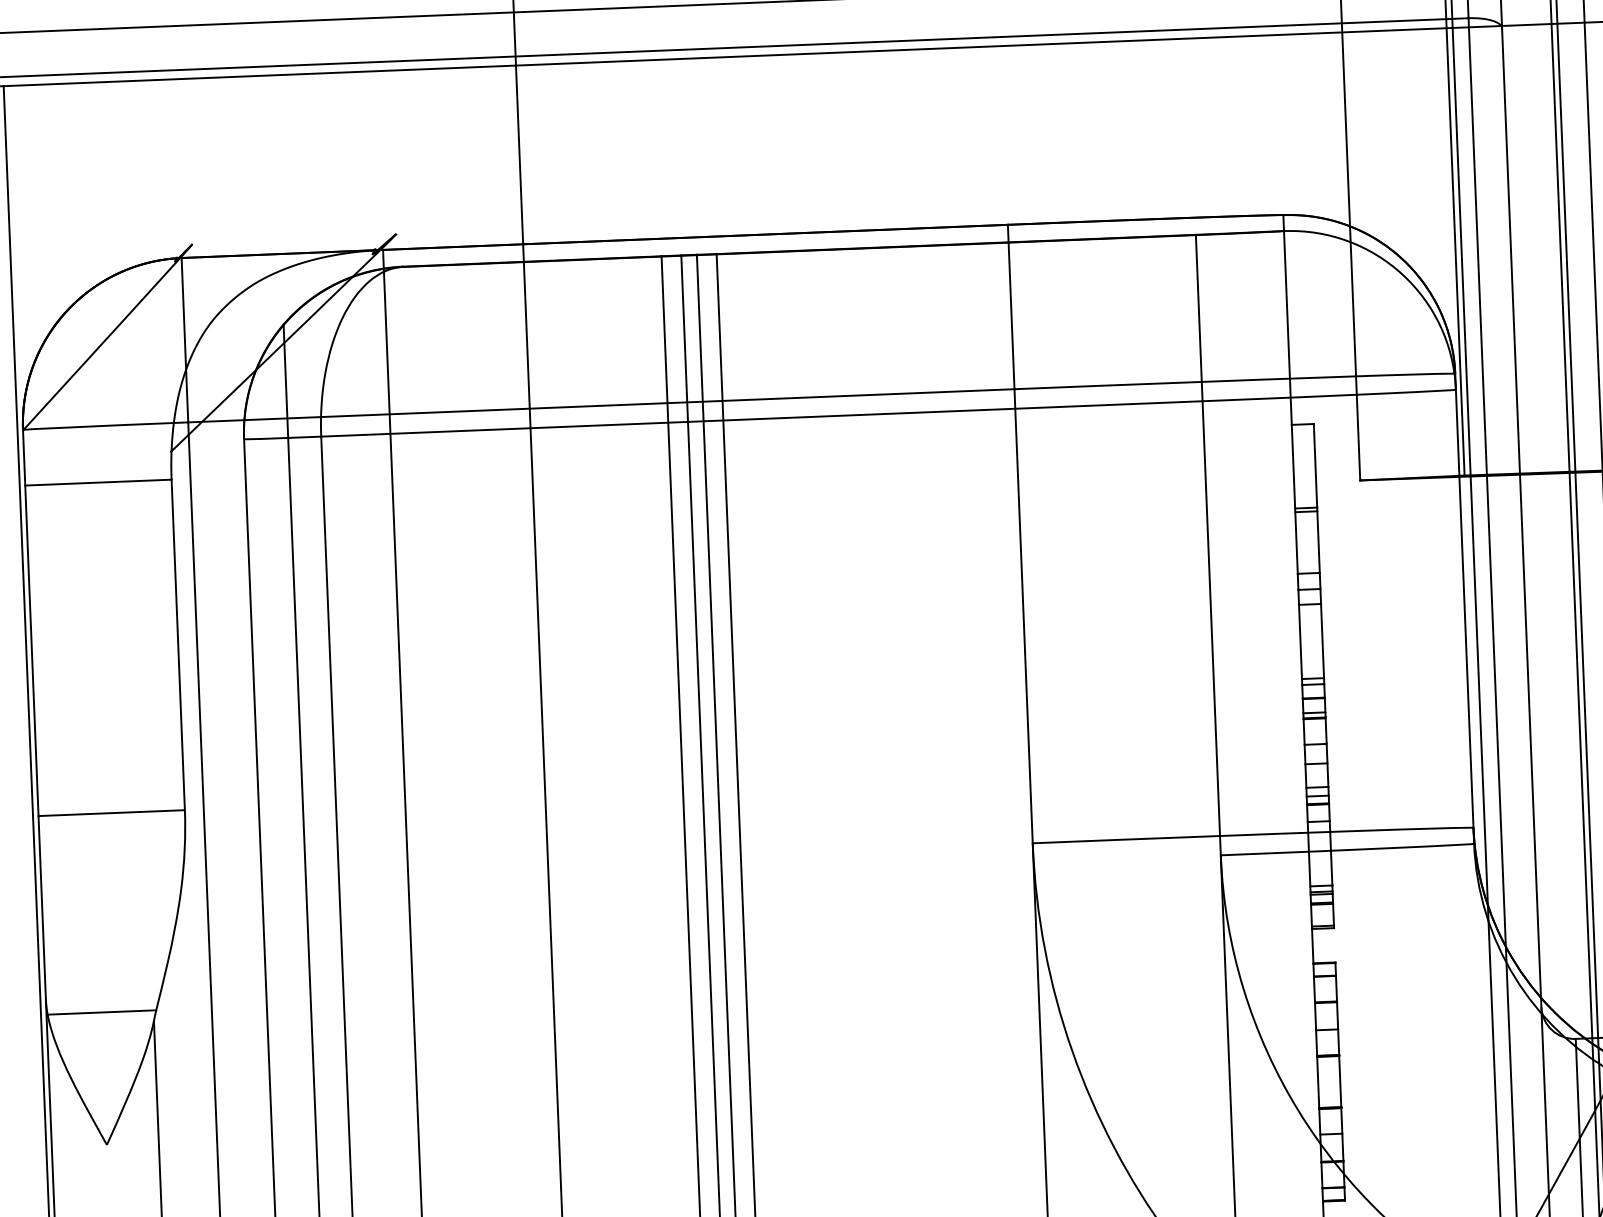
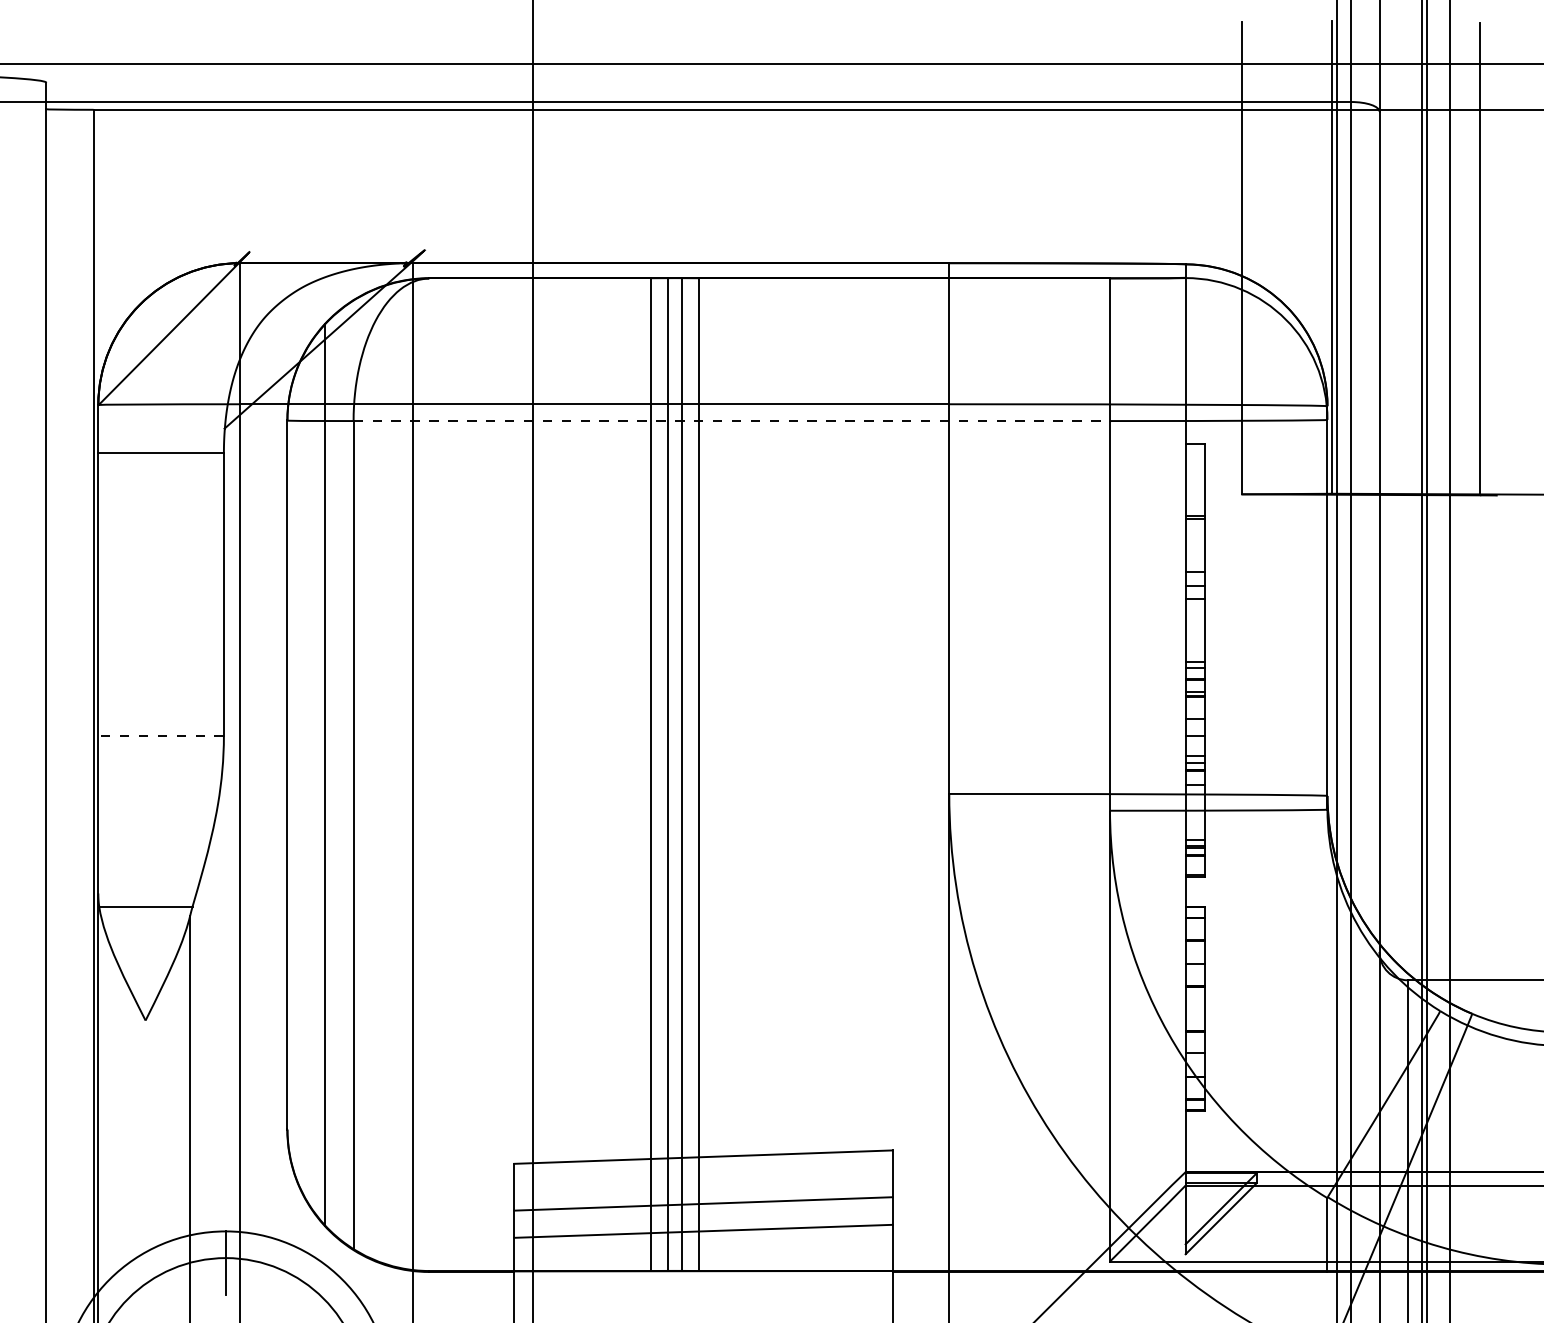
line: (762, 419) -> (732, 421), solid -> dashed
line: (112, 813) -> (161, 736), solid -> dashed

